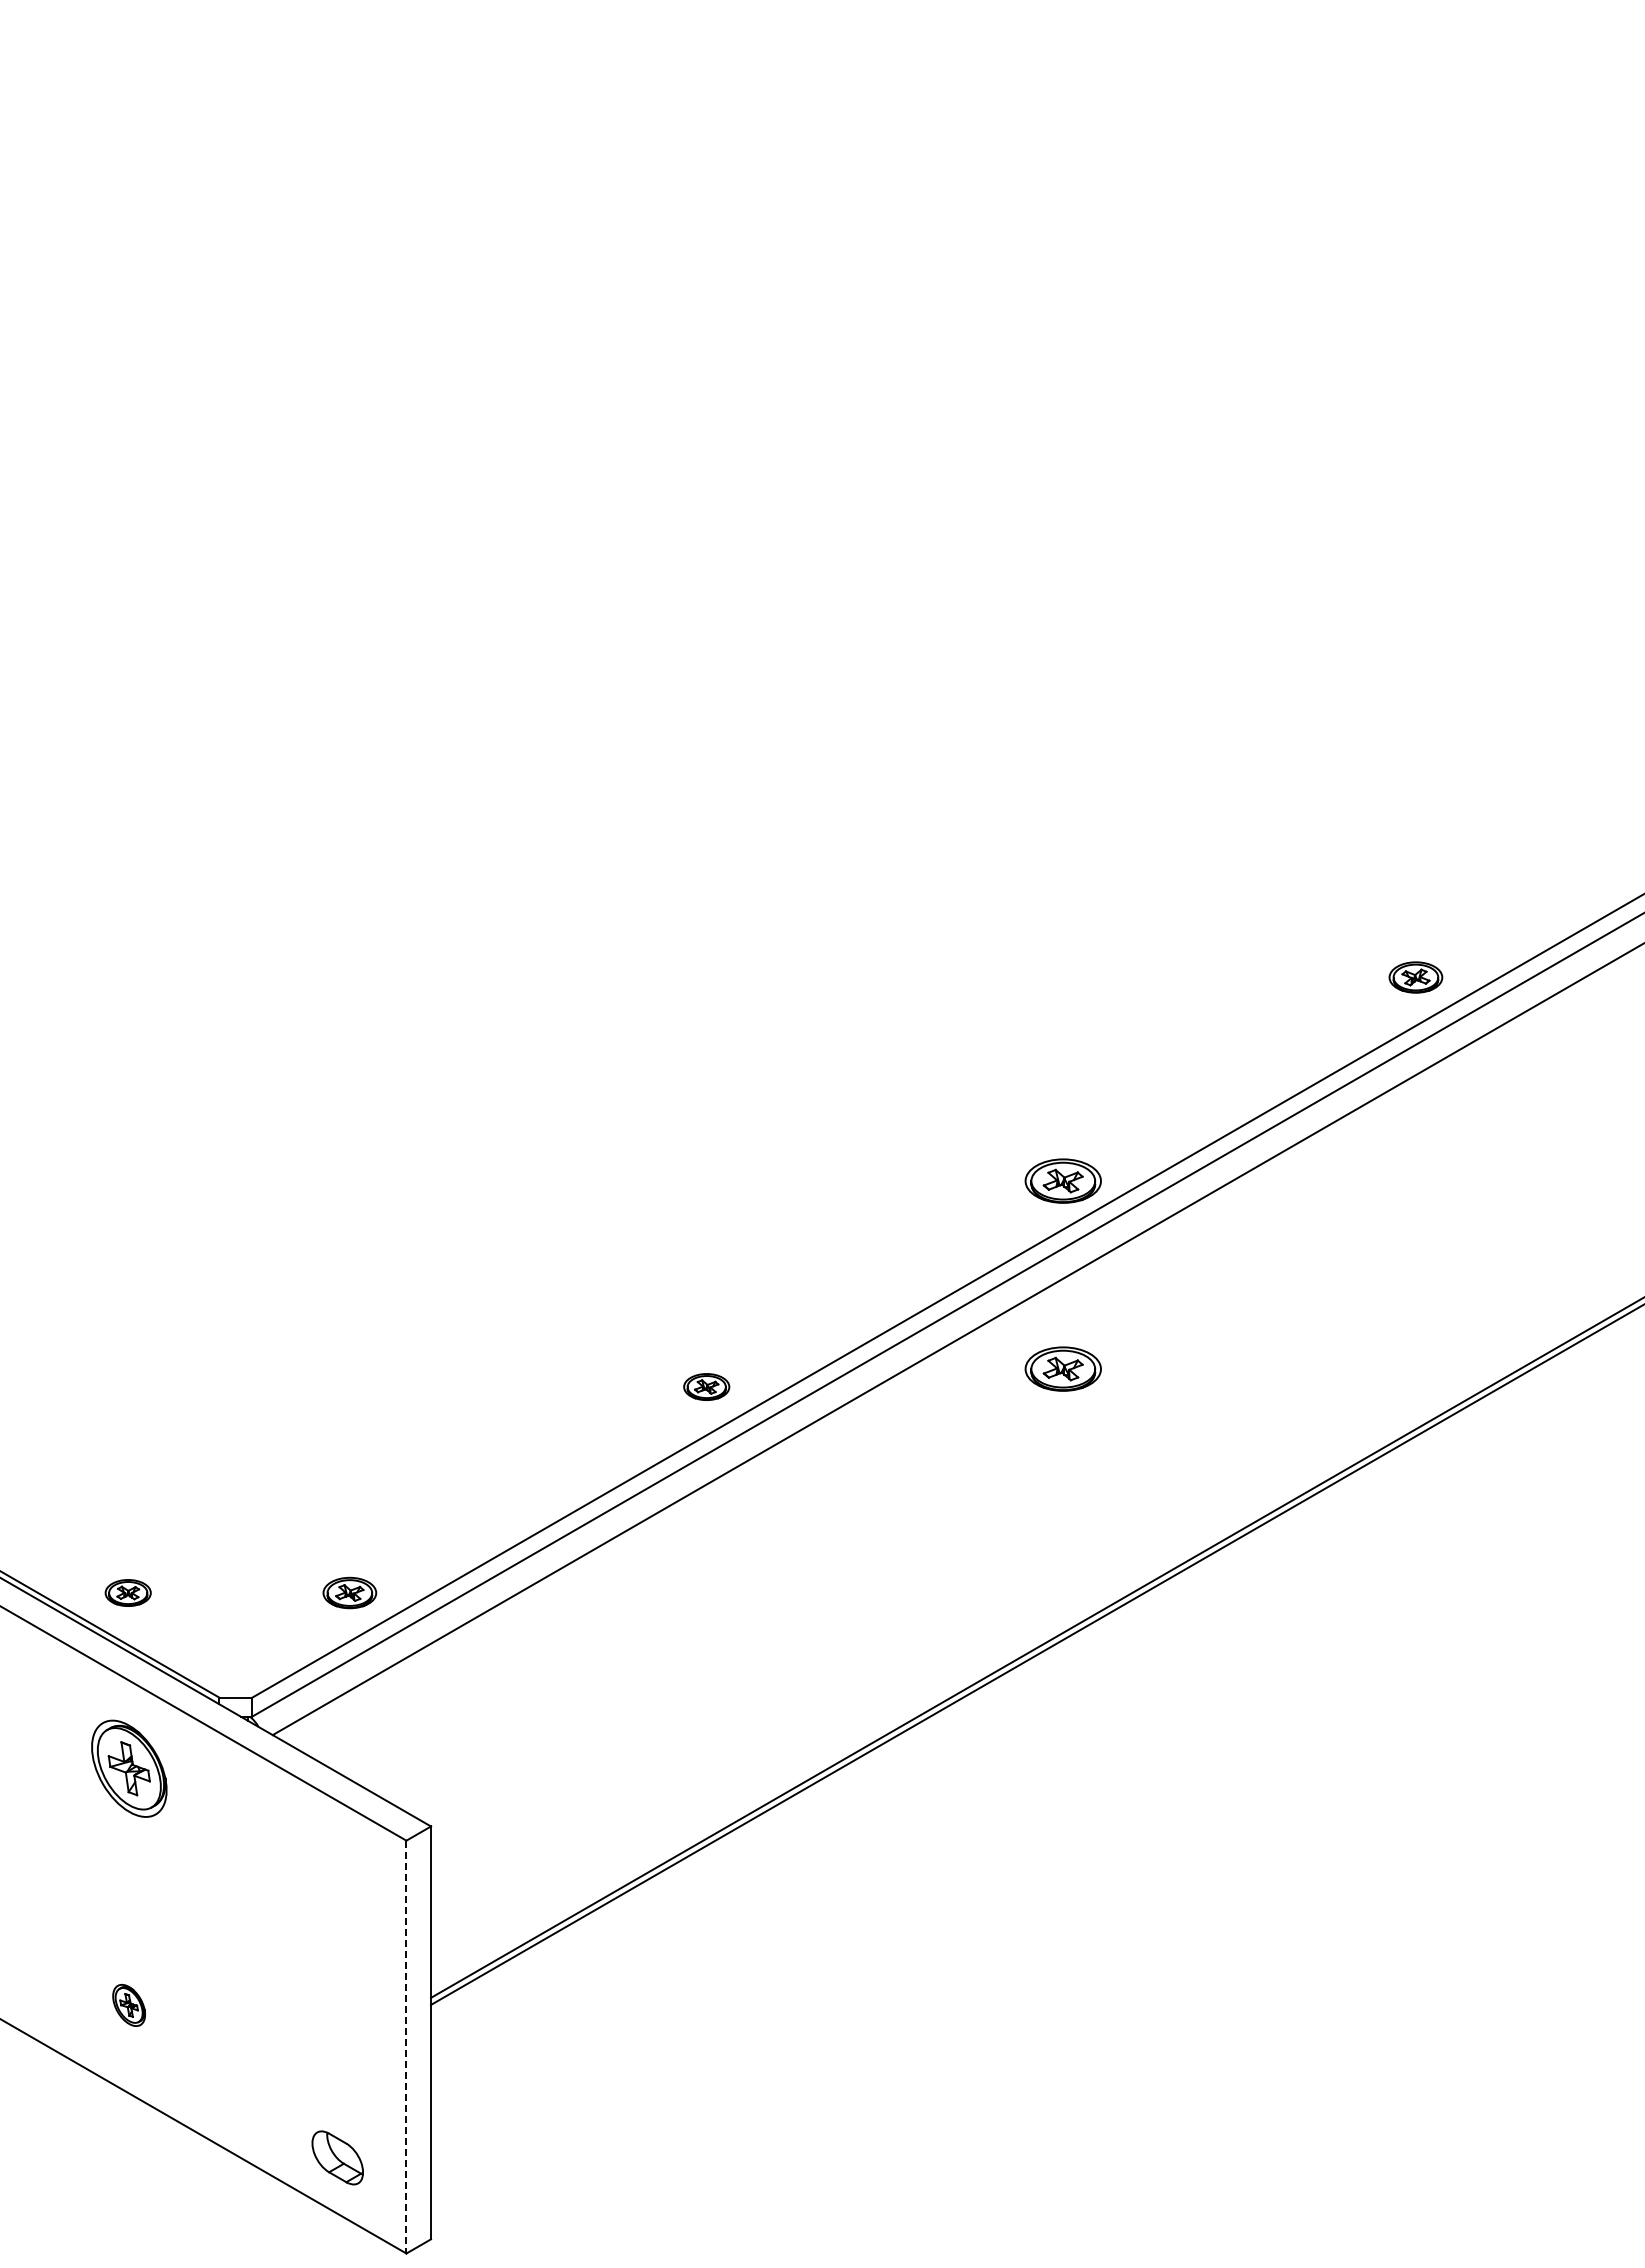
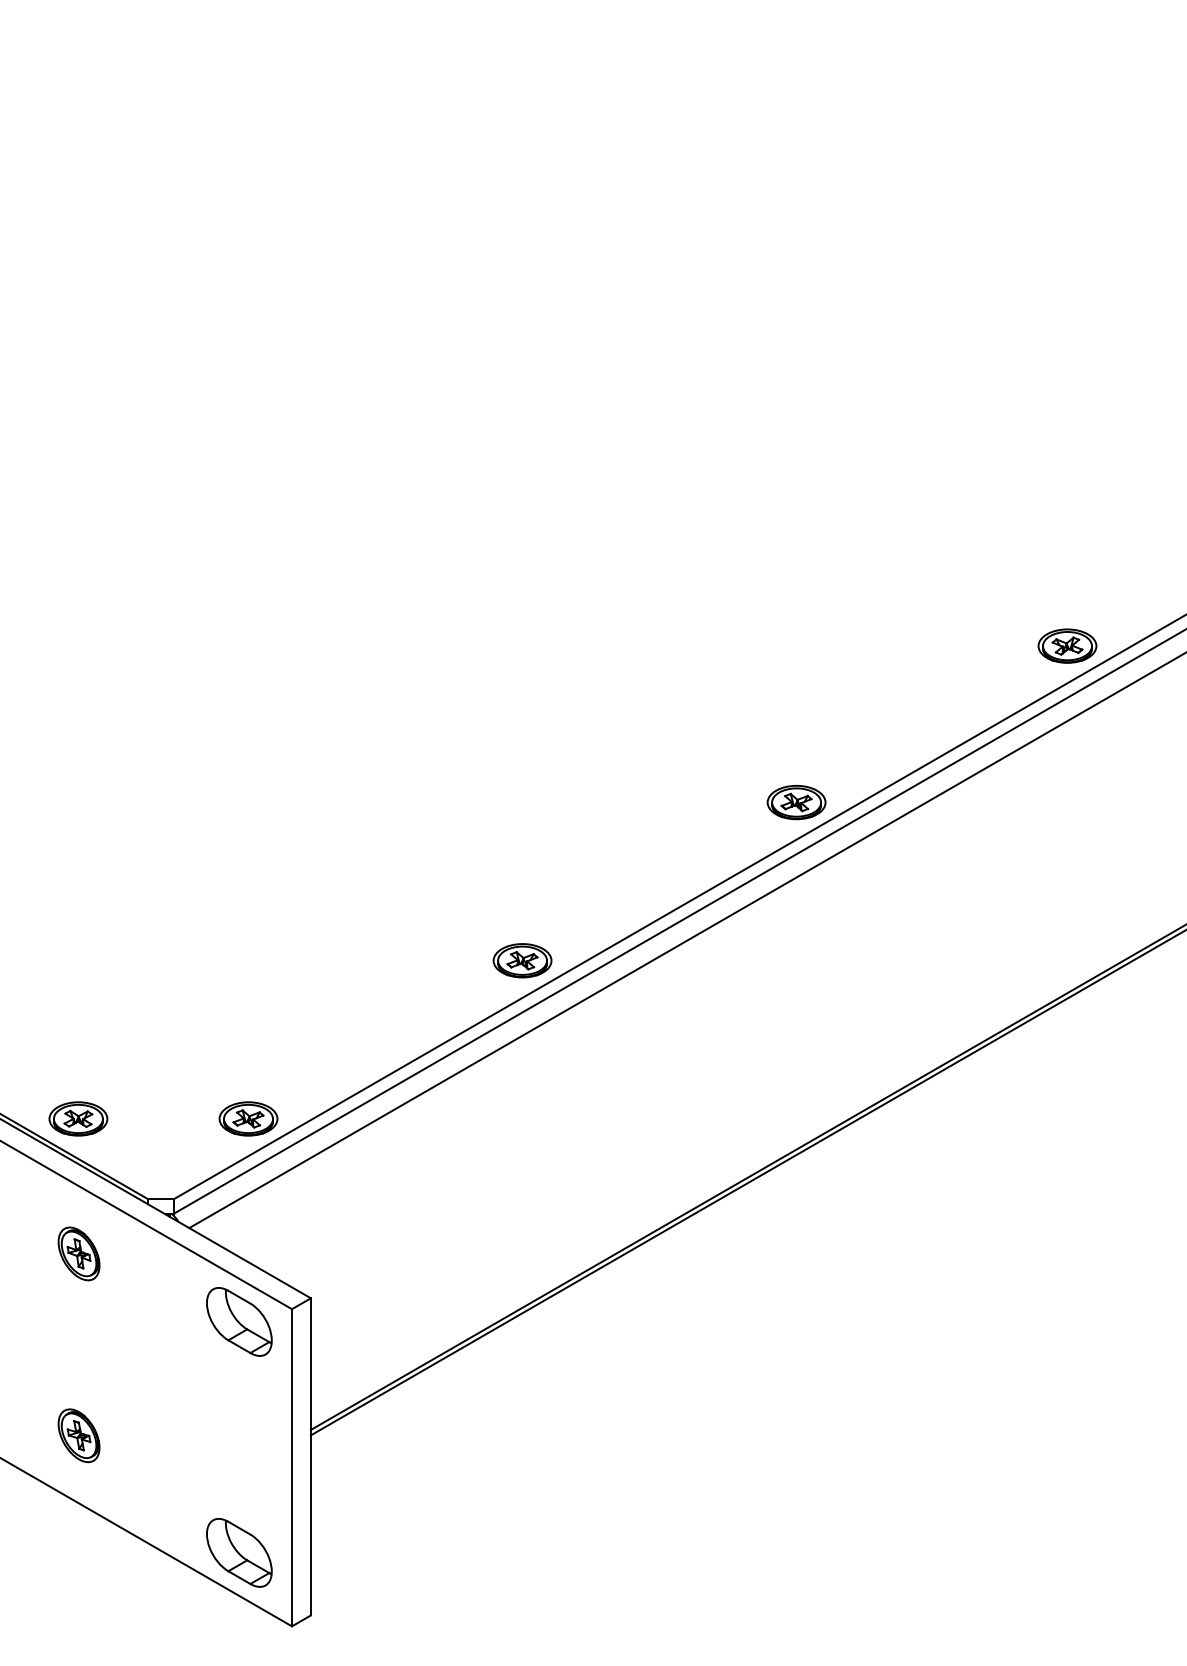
part: (1415, 977) -> (1067, 646), size x1.43
part: (1062, 1368) -> (795, 946), removed
part: (706, 1386) -> (522, 960), size x1.67
part: (127, 1592) -> (77, 1118), size x1.67
part: (349, 1592) -> (248, 1118), size x1.43
part: (128, 1768) -> (78, 1253), size x0.71
part: (337, 1857) -> (239, 1322), added
part: (128, 2005) -> (78, 1435), size x1.67
line: (406, 2047) -> (292, 1468), dashed -> solid
part: (337, 2157) -> (239, 1552), size x1.67

